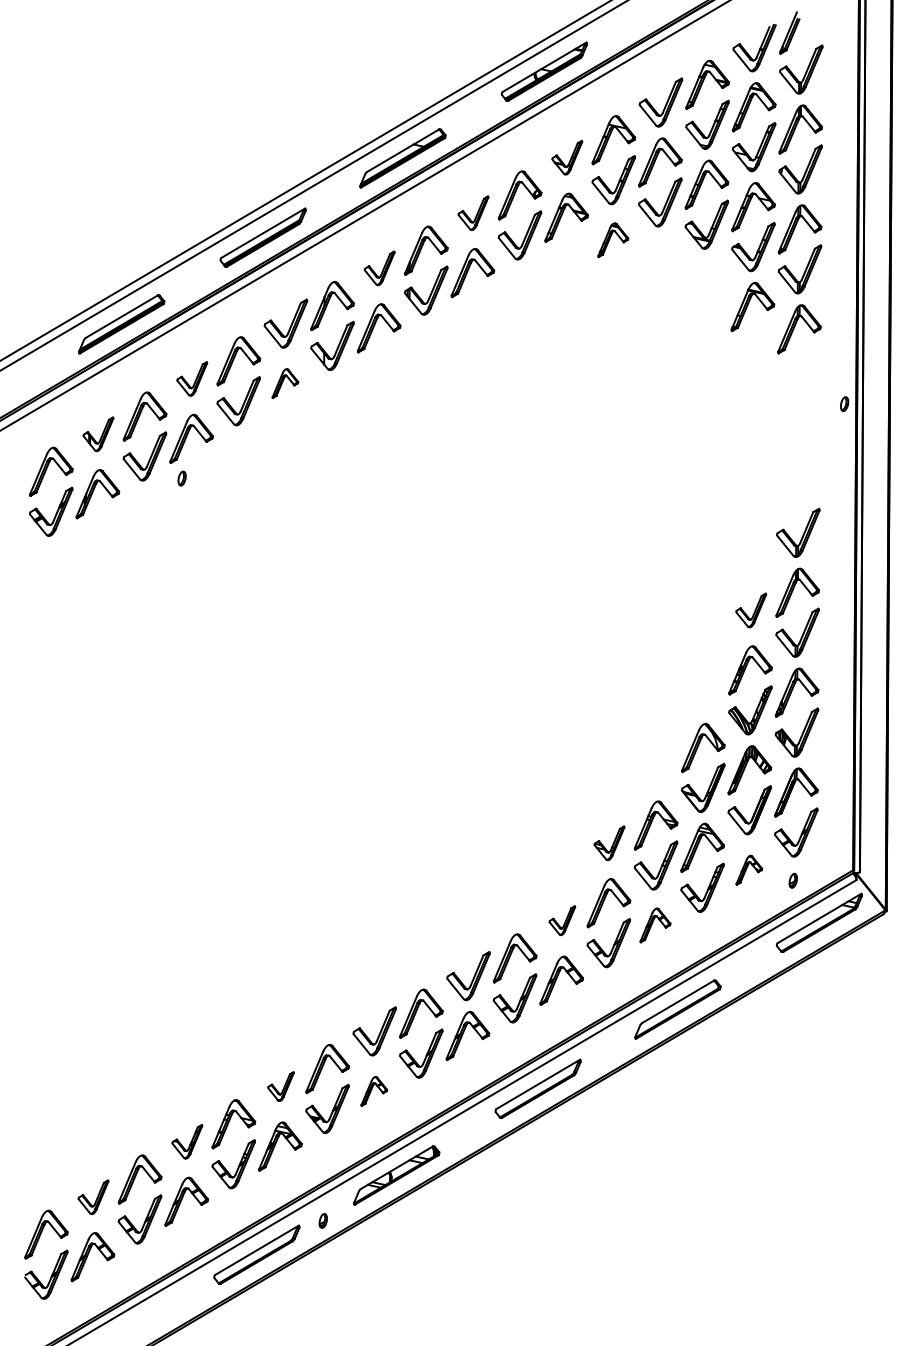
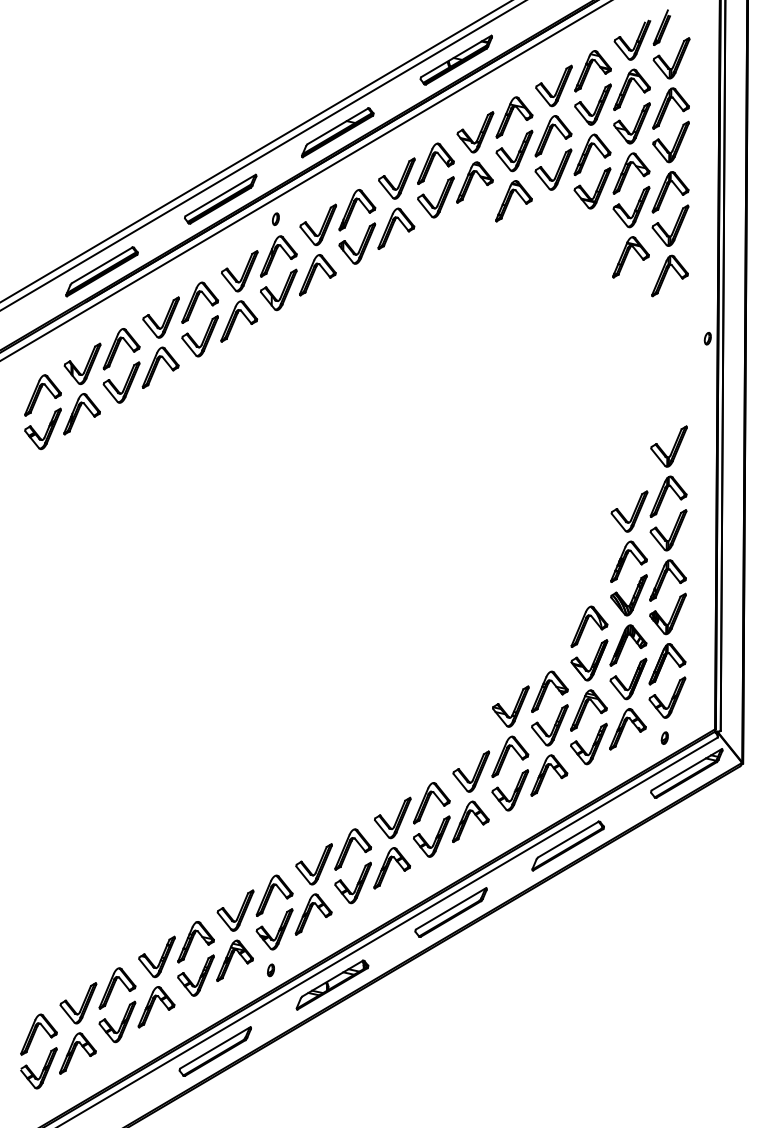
part: (567, 157) -> (475, 132), size x1.43
part: (473, 213) -> (396, 178), size x1.43
part: (613, 240) -> (514, 201), size x1.43
part: (379, 268) -> (318, 225), size x1.43
part: (192, 378) -> (161, 317), size x1.43
part: (285, 383) -> (239, 321), size x1.67
part: (98, 434) -> (82, 364), size x1.43
part: (181, 478) -> (275, 219), moved
part: (751, 610) -> (629, 511), size x1.43
part: (609, 843) -> (510, 706), size x1.43
part: (749, 870) -> (628, 729), size x1.67
part: (562, 920) -> (471, 771), size x1.67
part: (655, 925) -> (549, 775), size x1.43
part: (280, 1086) -> (235, 910), size x1.67
part: (374, 1091) -> (313, 914), size x1.67
part: (187, 1141) -> (157, 956), size x1.43
part: (93, 1197) -> (78, 1003), size x1.43
part: (322, 1220) -> (270, 970), moved

